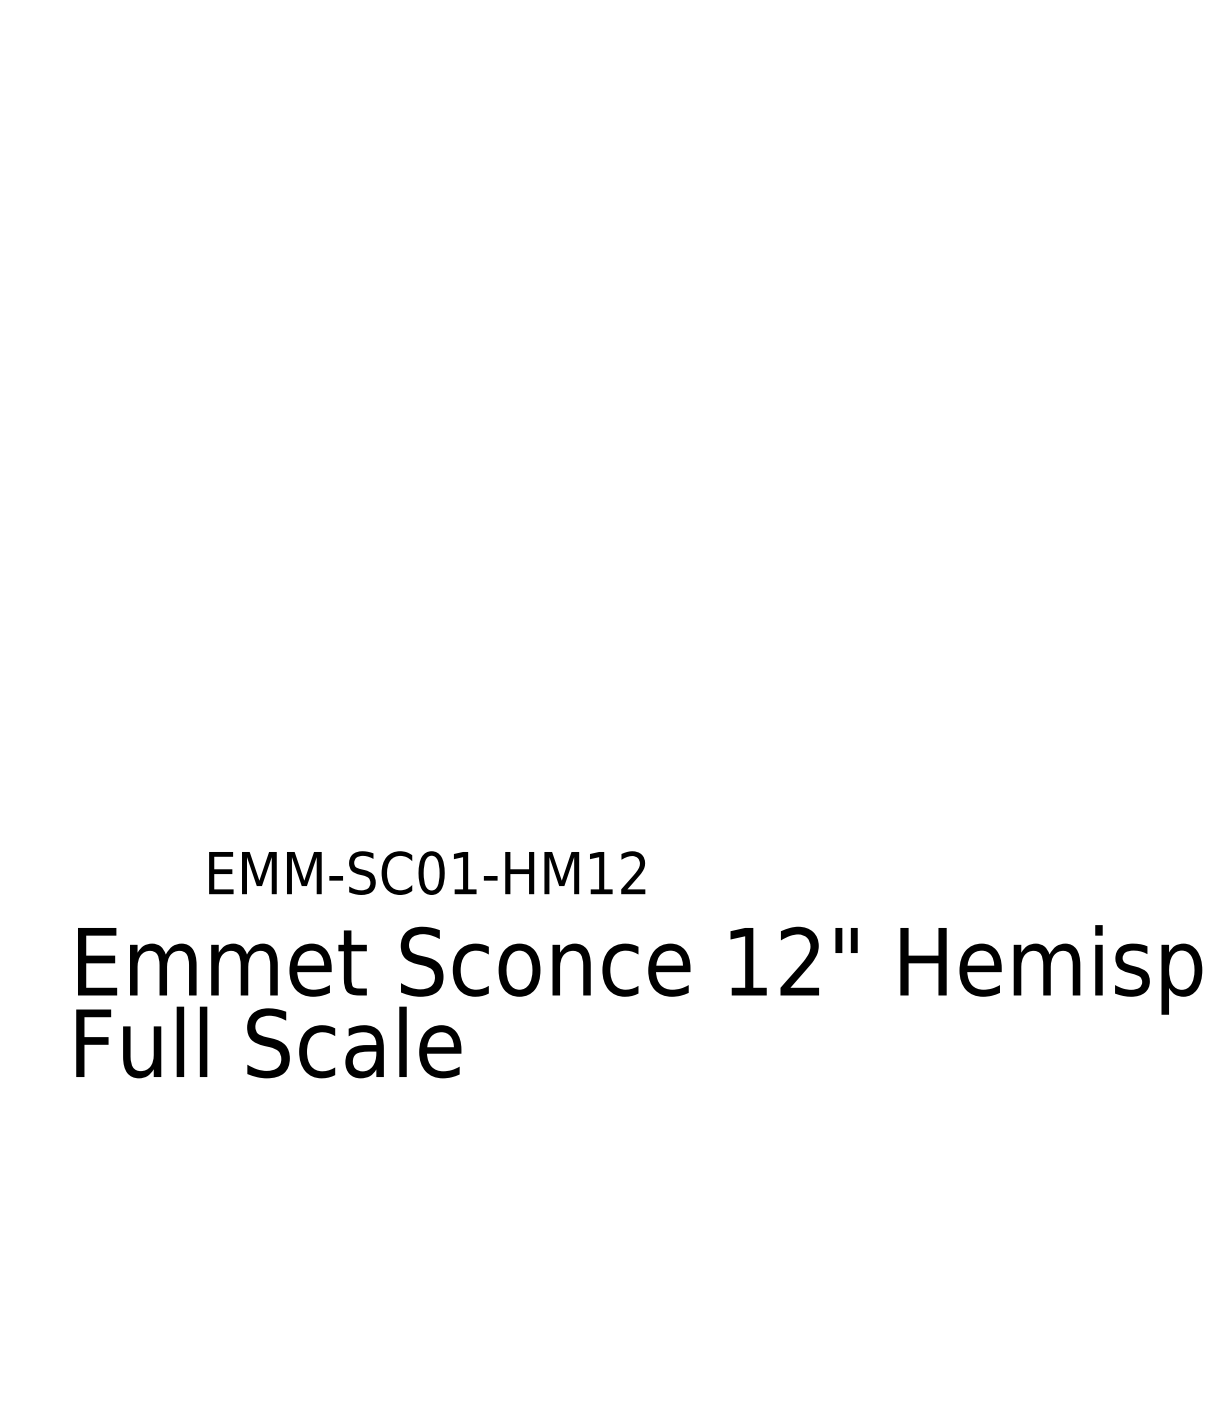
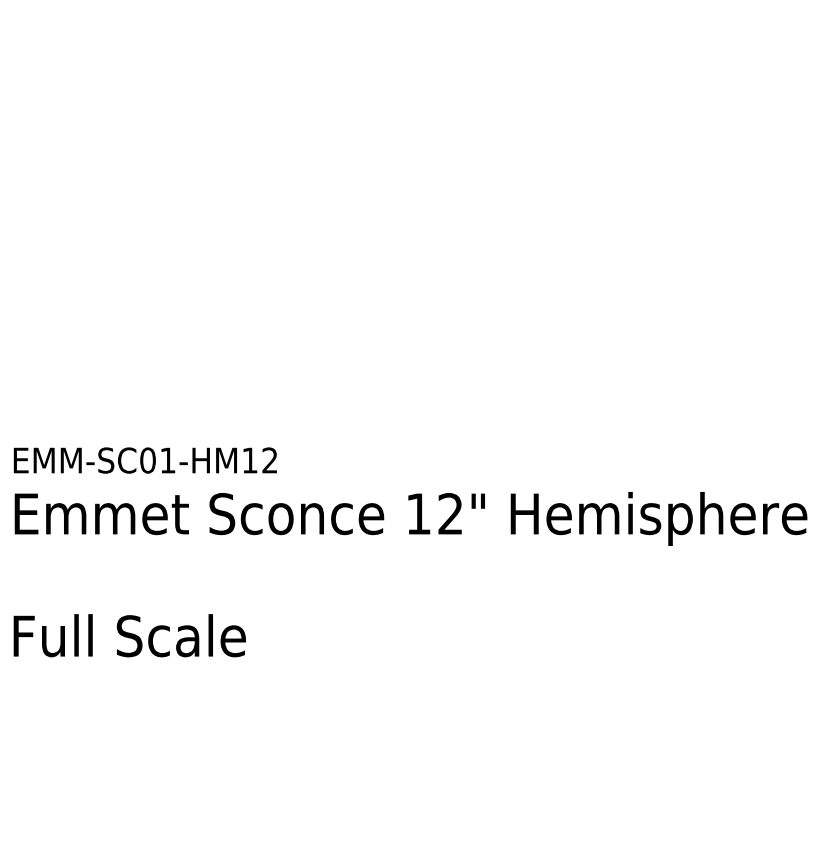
text: (425, 872) -> (144, 460), moved
text: (268, 1042) -> (129, 635), moved

